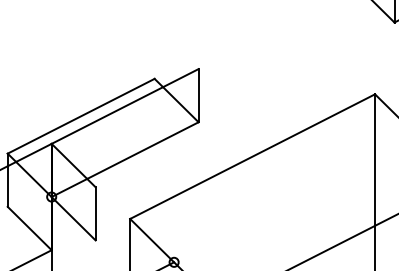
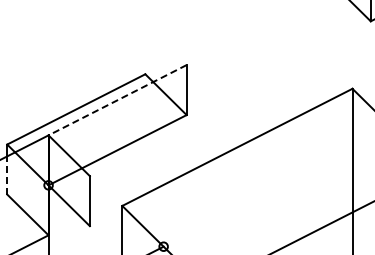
line: (125, 106) -> (117, 100), solid -> dashed
line: (7, 185) -> (7, 174), solid -> dashed

